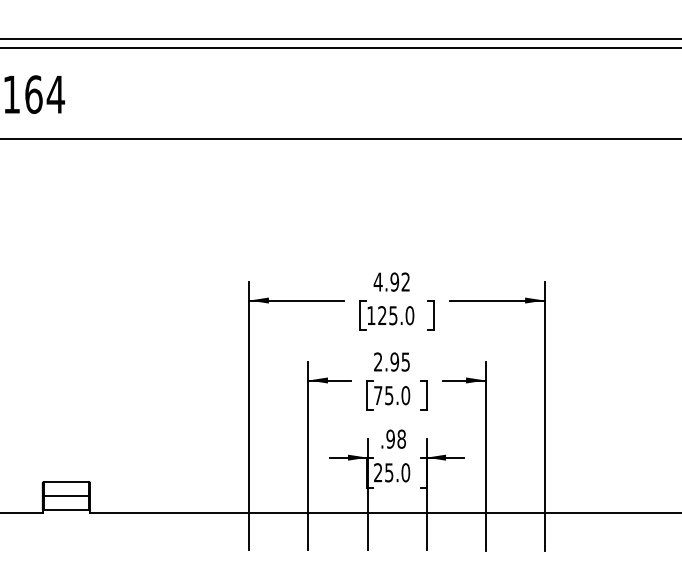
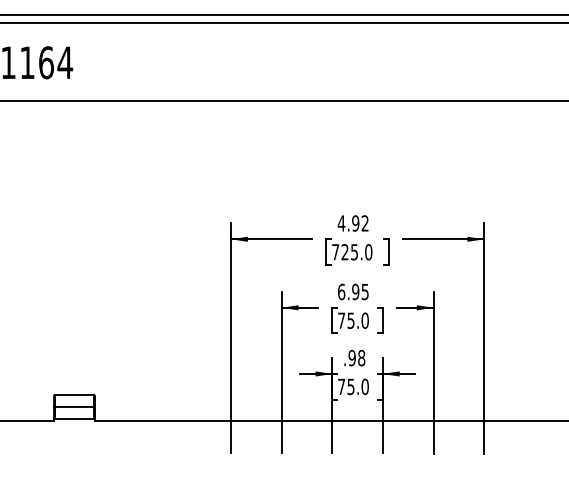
text: (371, 315) -> (335, 252), 125.0 -> 725.0
text: (378, 361) -> (341, 291), 2.95 -> 6.95
text: (378, 472) -> (341, 386), 25.0 -> 75.0

